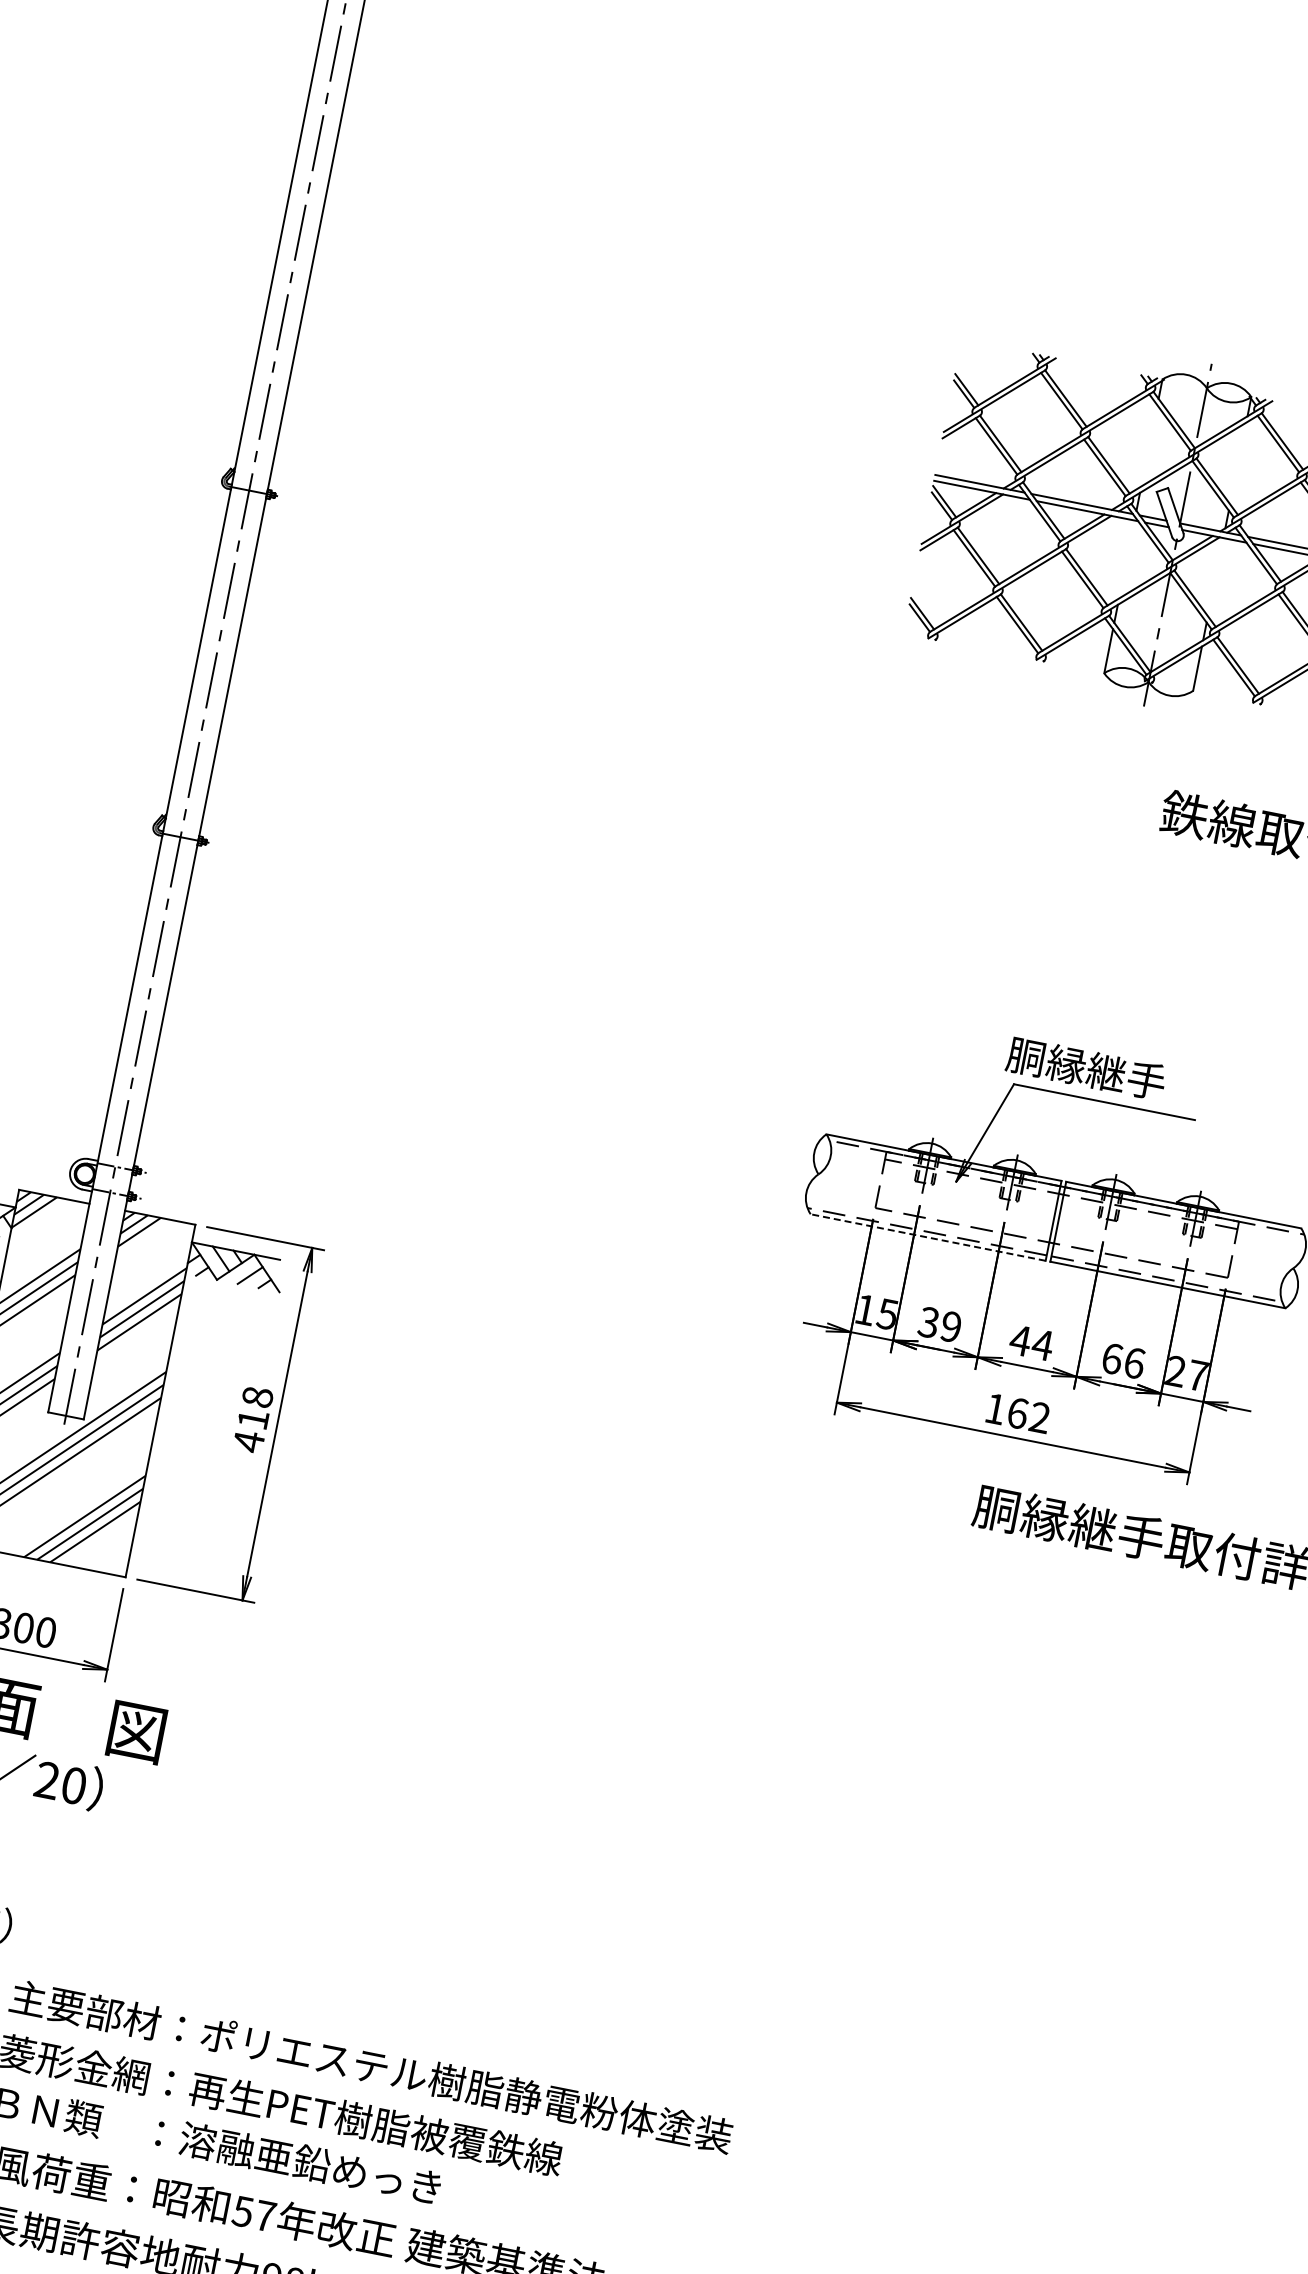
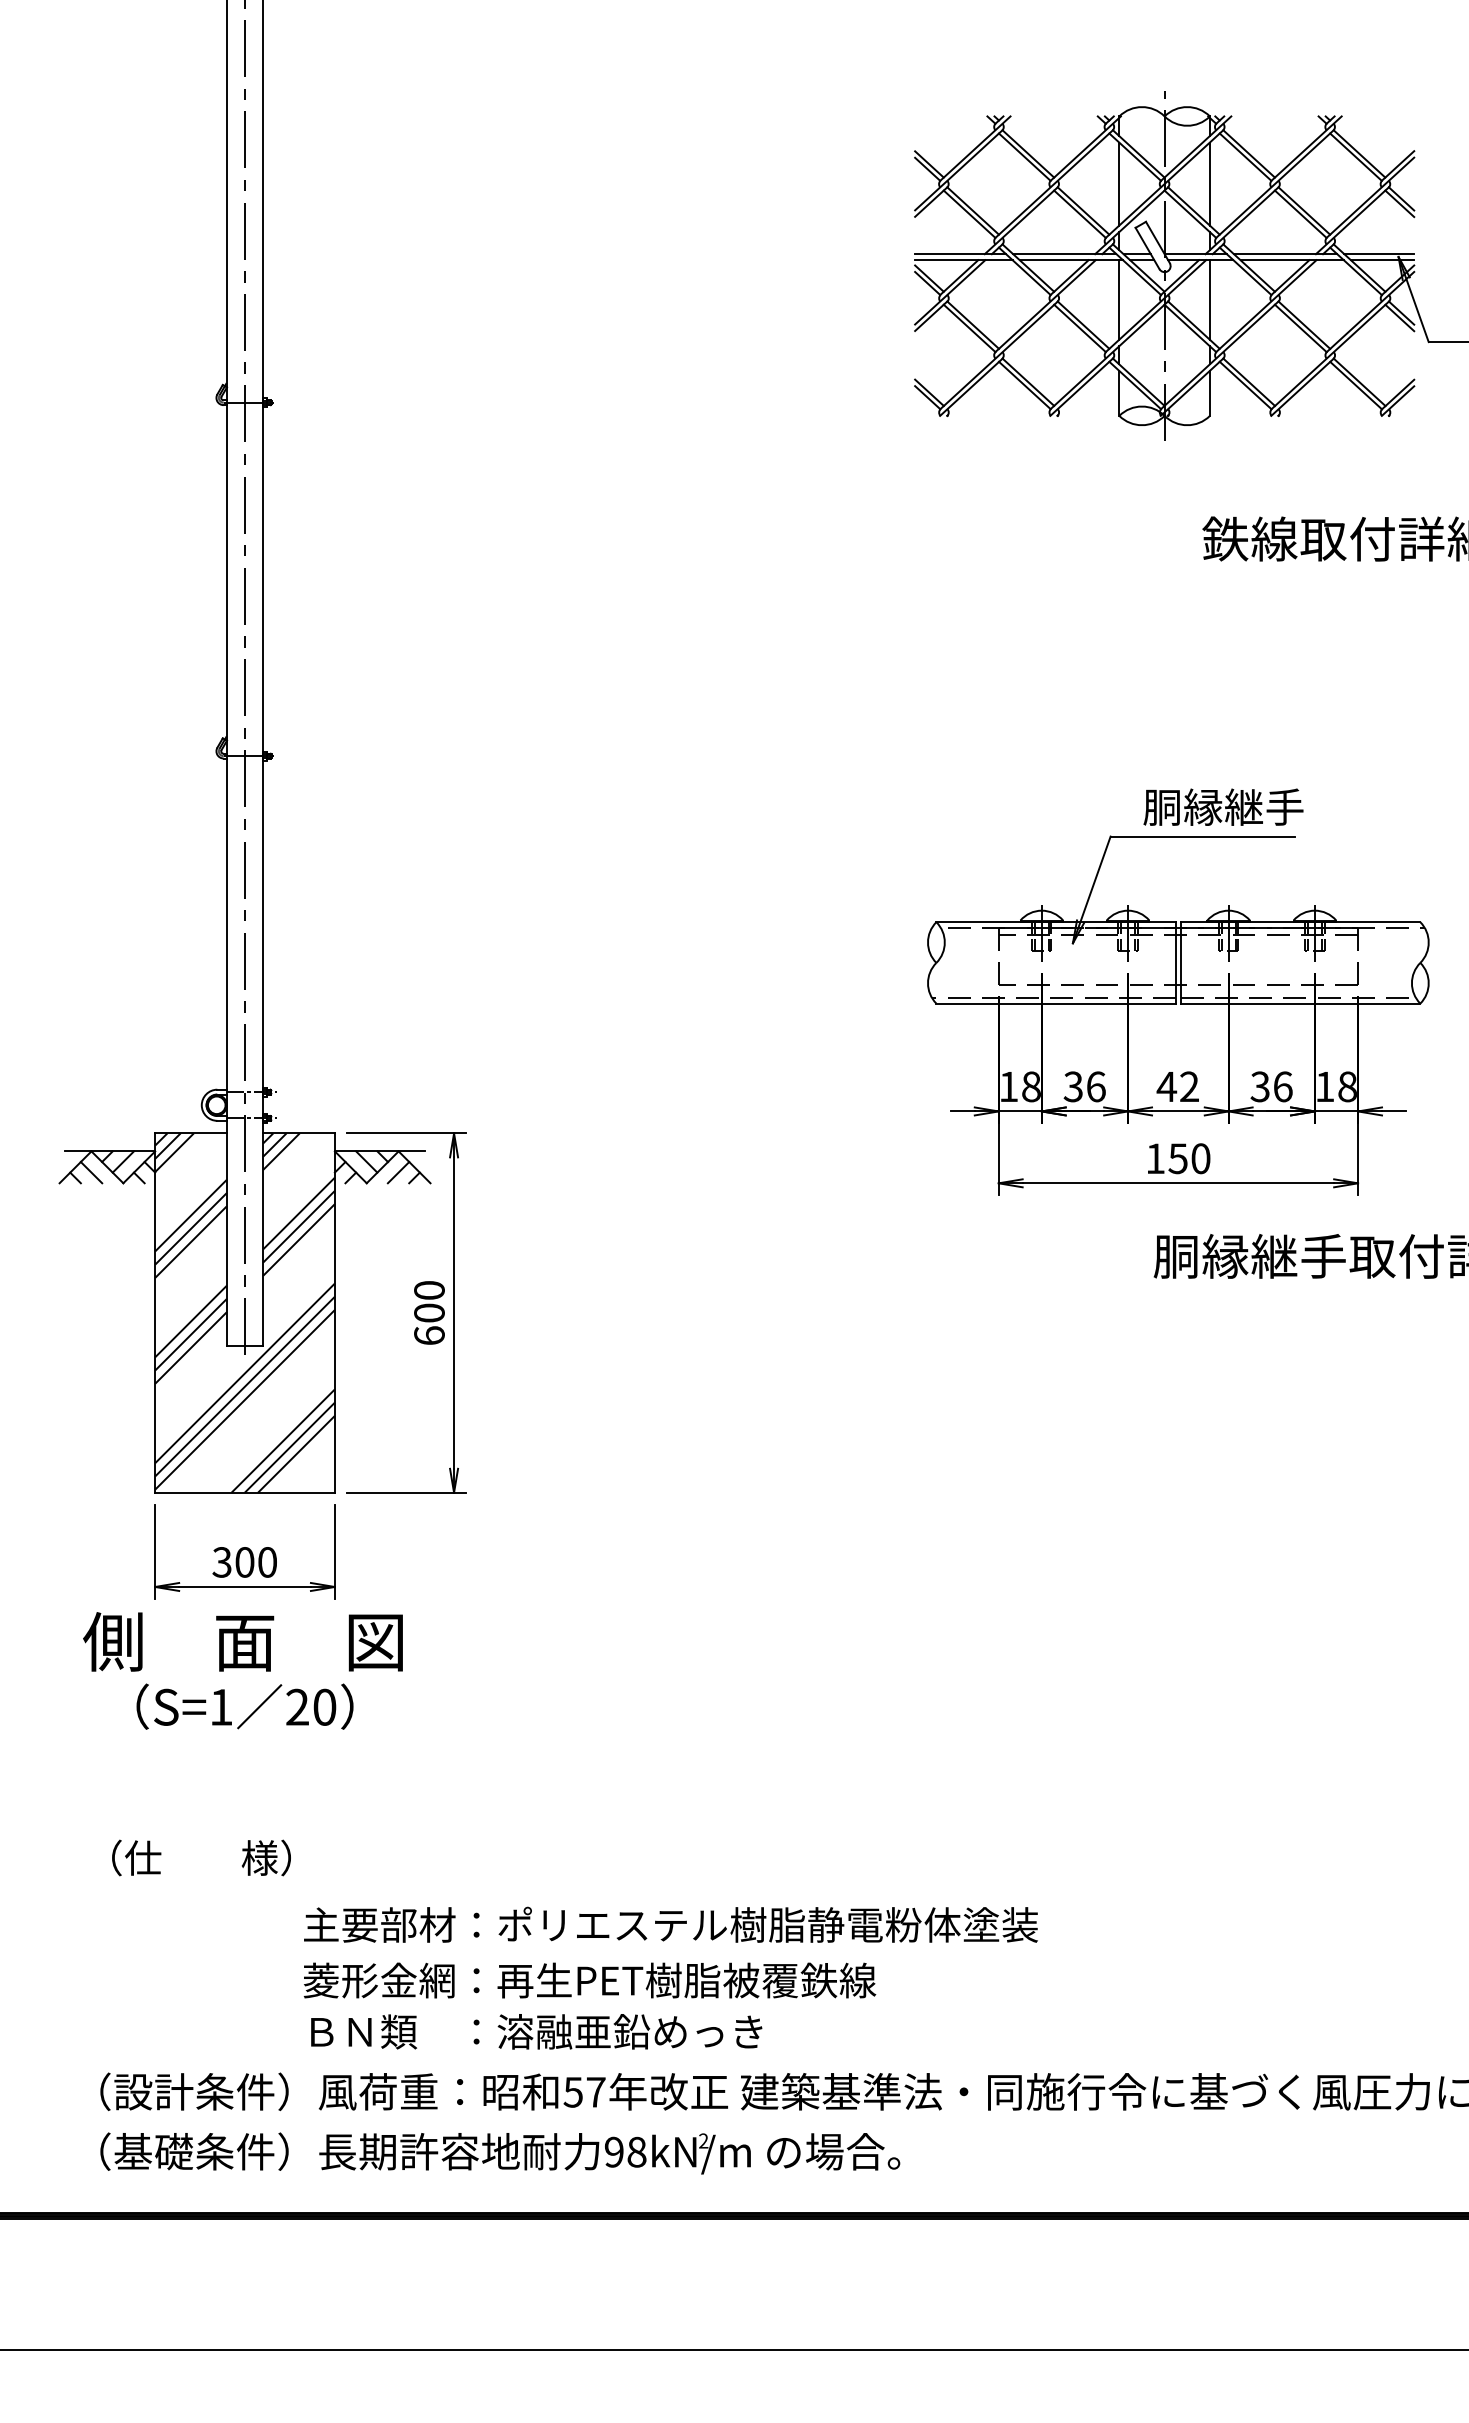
line: (1149, 445) -> (1119, 183), added
line: (1237, 462) -> (1209, 183), added
line: (1127, 559) -> (1119, 299), added
line: (1215, 576) -> (1209, 299), added
text: (1086, 1067) -> (1223, 806), moved
line: (928, 1237) -> (1056, 1003), dashed -> solid
text: (886, 1313) -> (1030, 1086), 15 -> 18
text: (950, 1326) -> (1095, 1086), 39 -> 36
text: (1042, 1344) -> (1189, 1086), 44 -> 42
text: (1111, 1358) -> (1259, 1086), 66 -> 36
text: (1187, 1373) -> (1336, 1086), 27 -> 18
text: (1028, 1415) -> (1189, 1158), 162 -> 150
text: (253, 1419) -> (429, 1313), 418 -> 600

